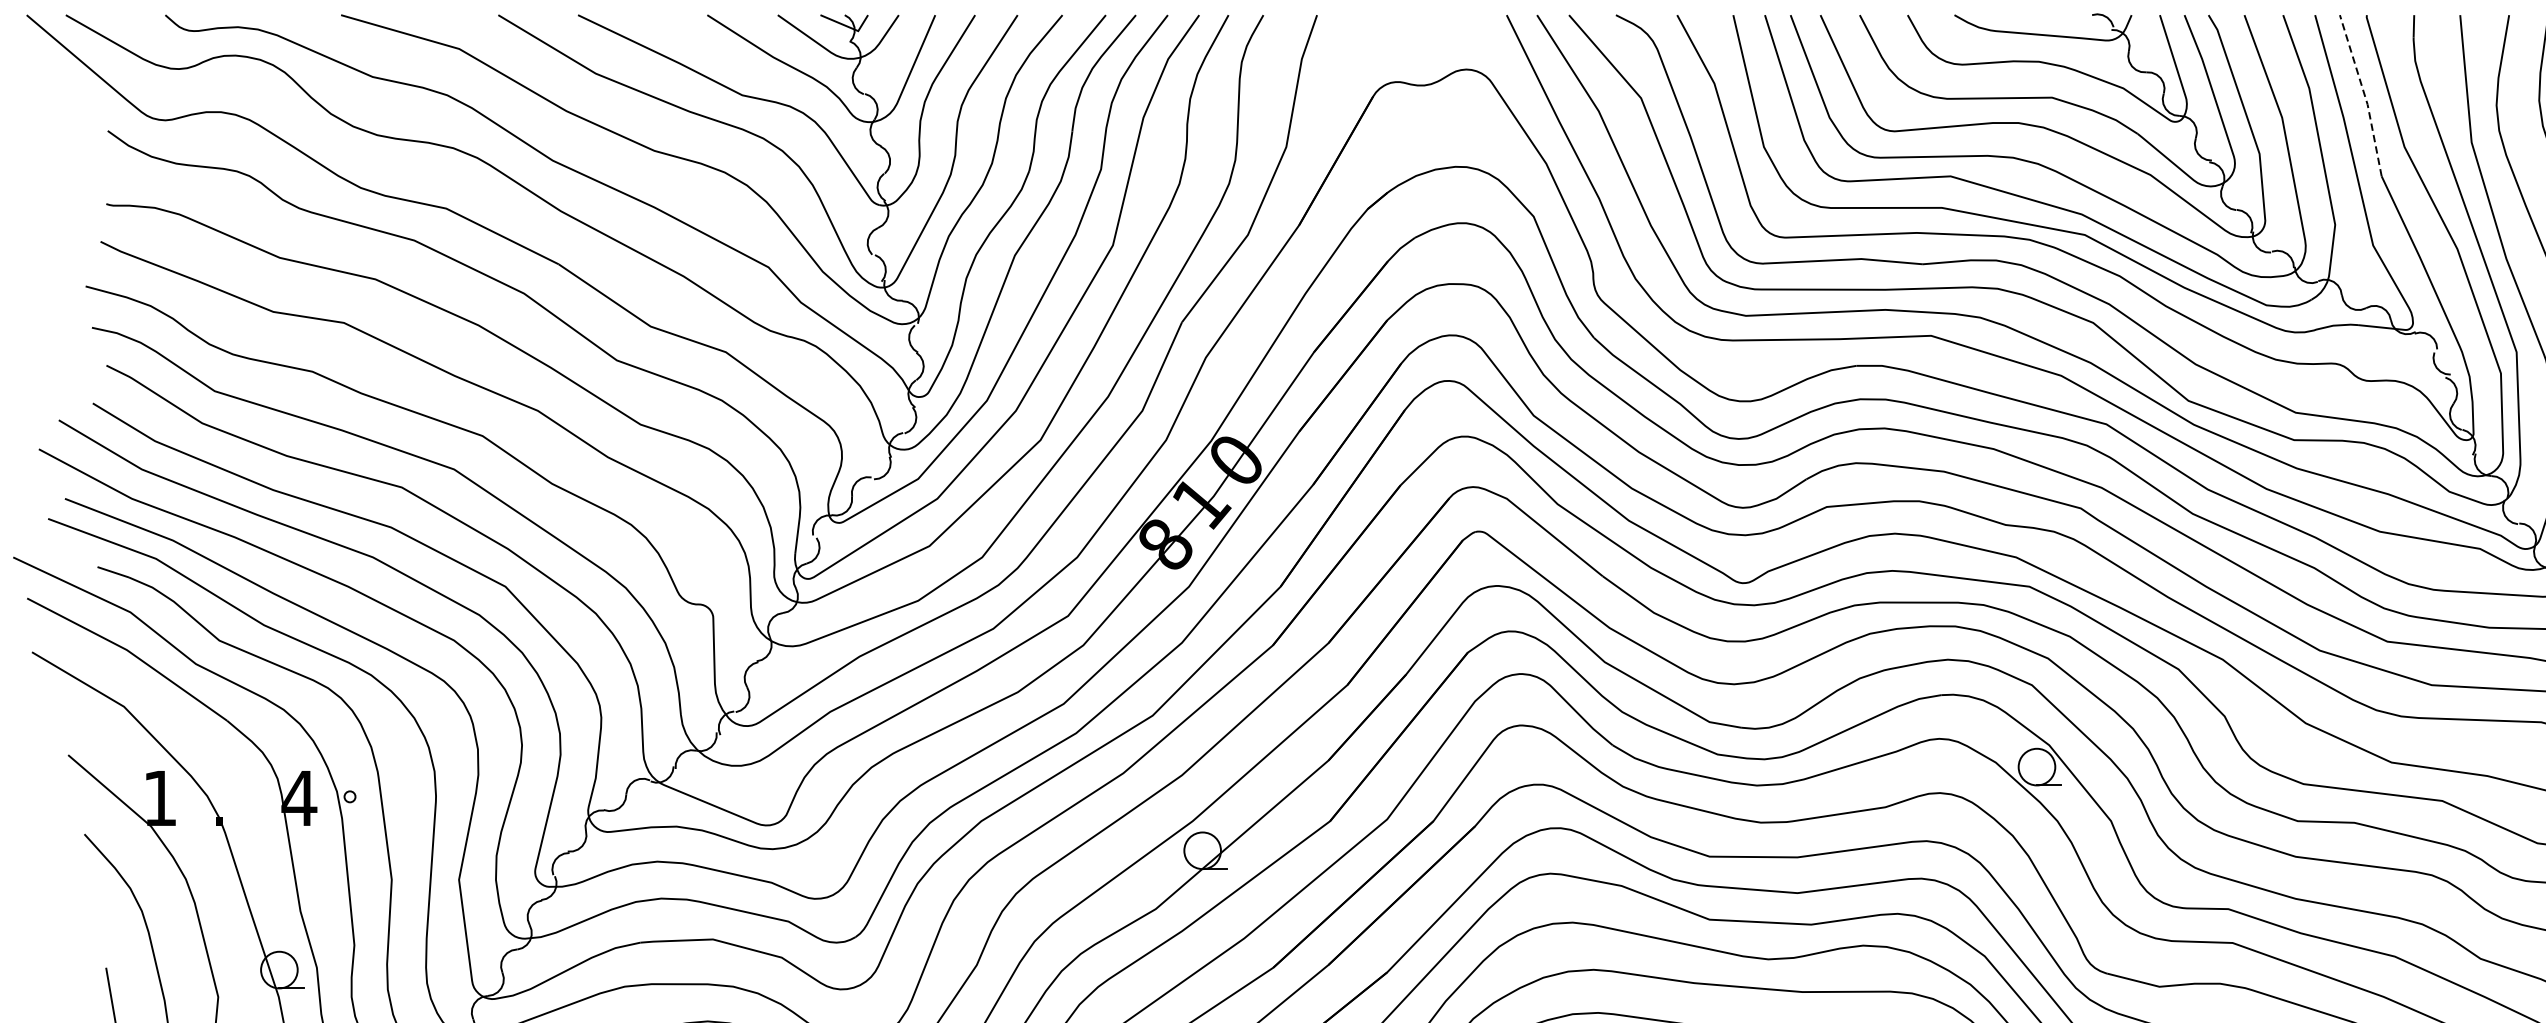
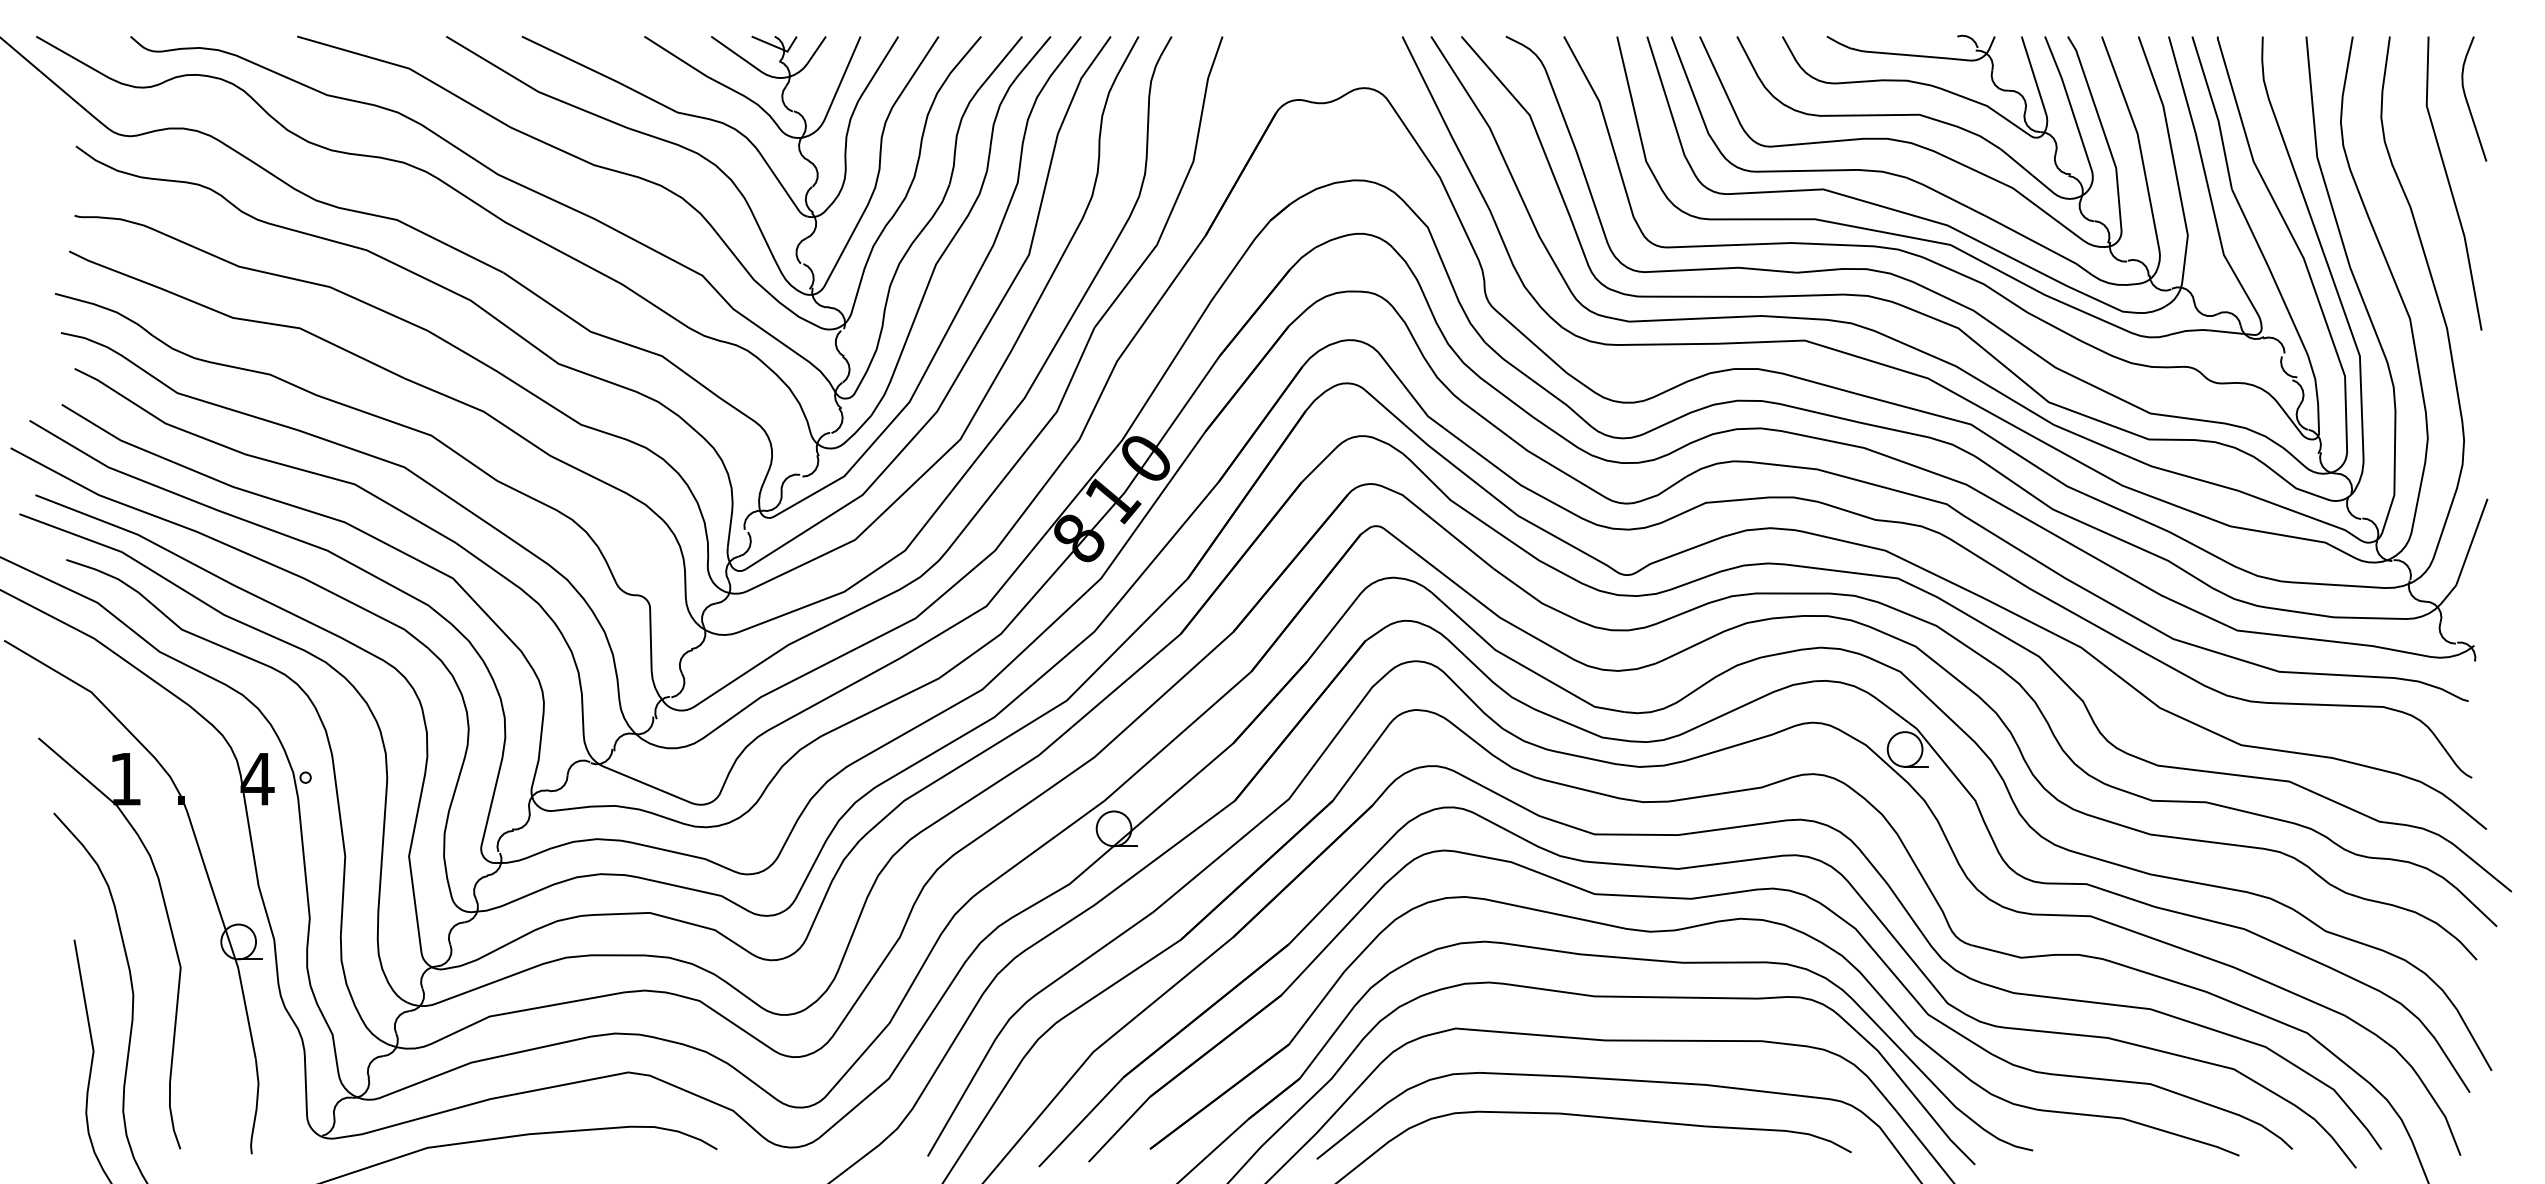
line: (2364, 95) -> (2215, 112), dashed -> solid

